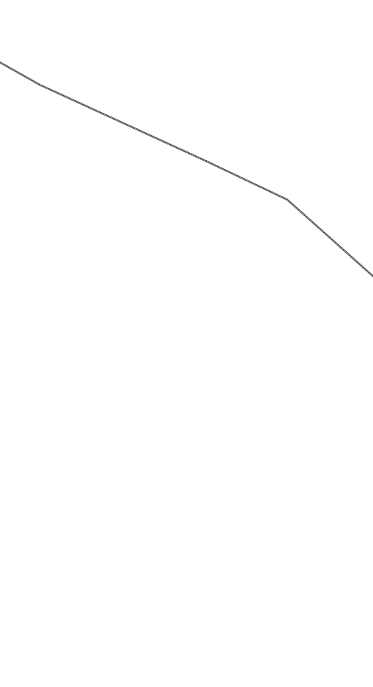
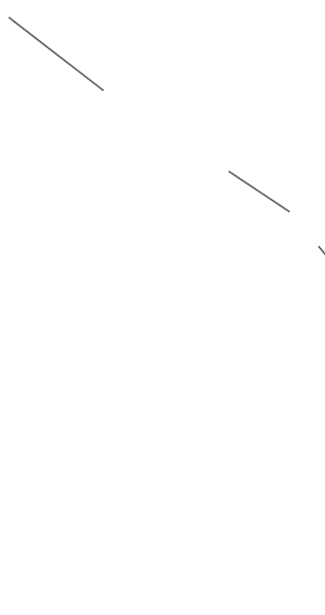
line: (122, 122) -> (165, 130), removed
line: (307, 217) -> (303, 228), removed

